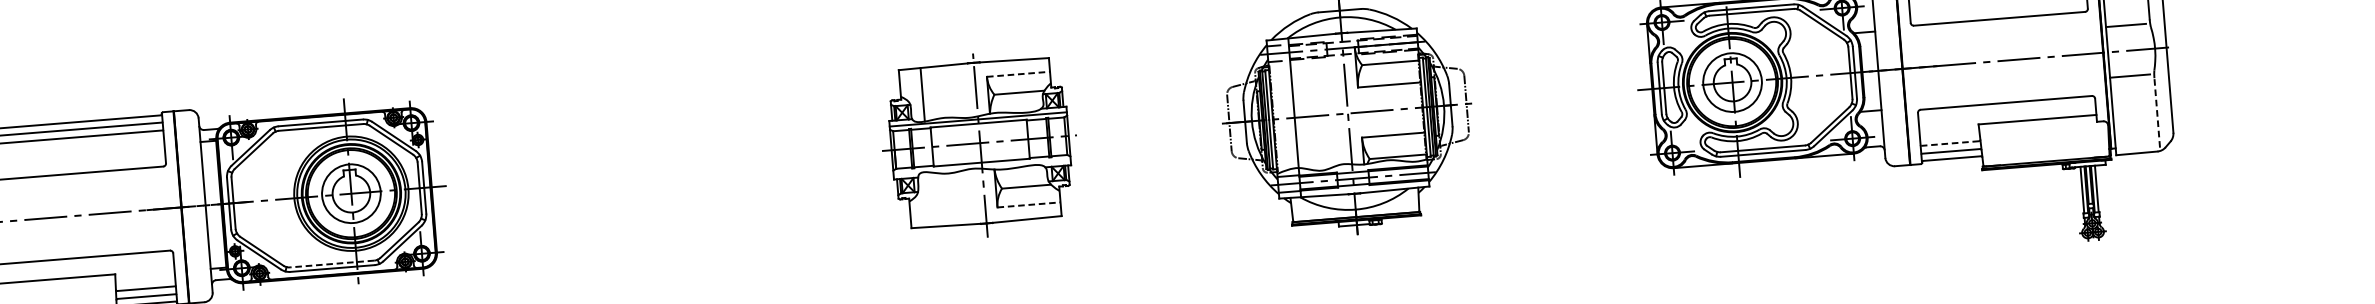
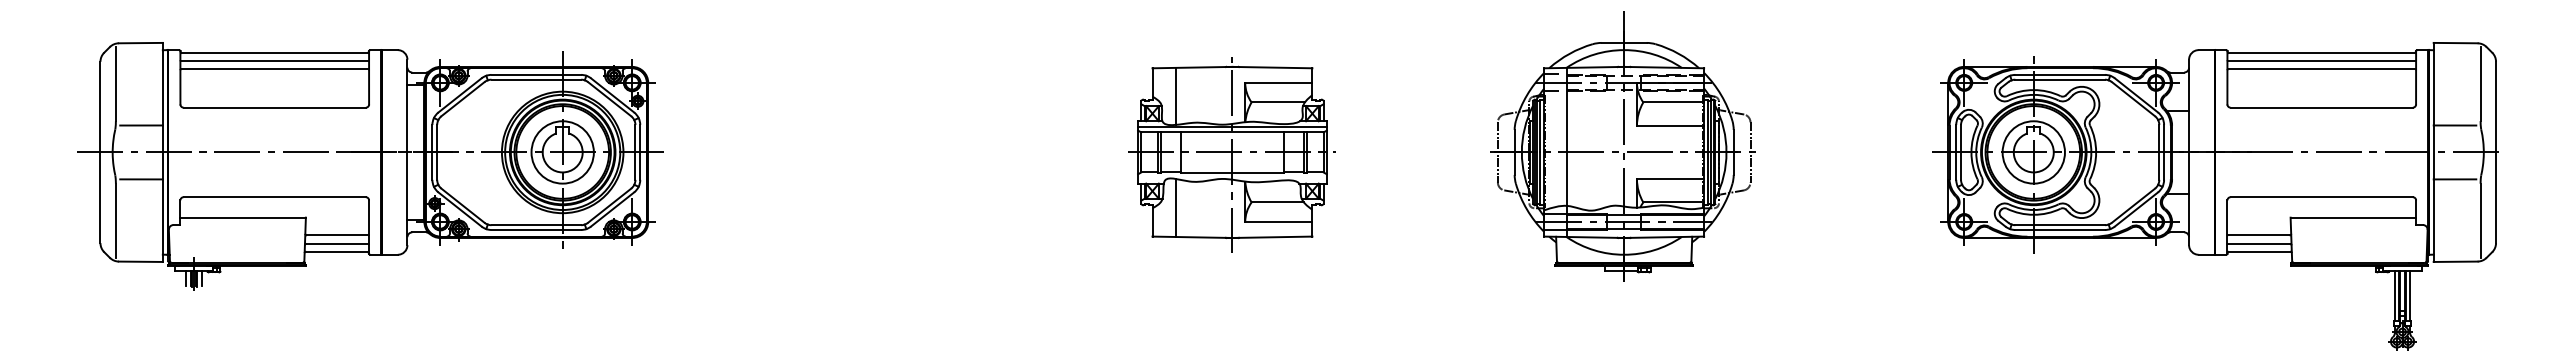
line: (1018, 73) -> (1278, 82), dashed -> solid
line: (2157, 112) -> (2480, 220), dashed -> solid
line: (1949, 143) -> (2258, 235), dashed -> solid
line: (930, 199) -> (1175, 207), added
line: (1028, 205) -> (1278, 222), dashed -> solid
line: (332, 264) -> (536, 225), dashed -> solid

